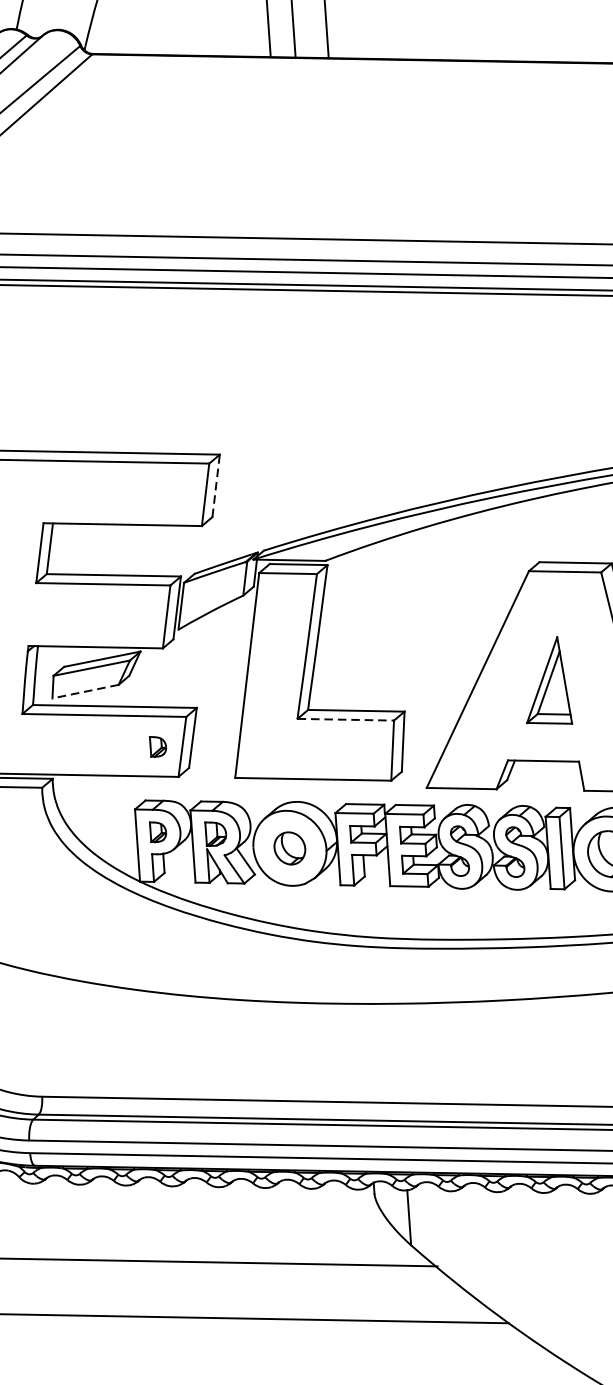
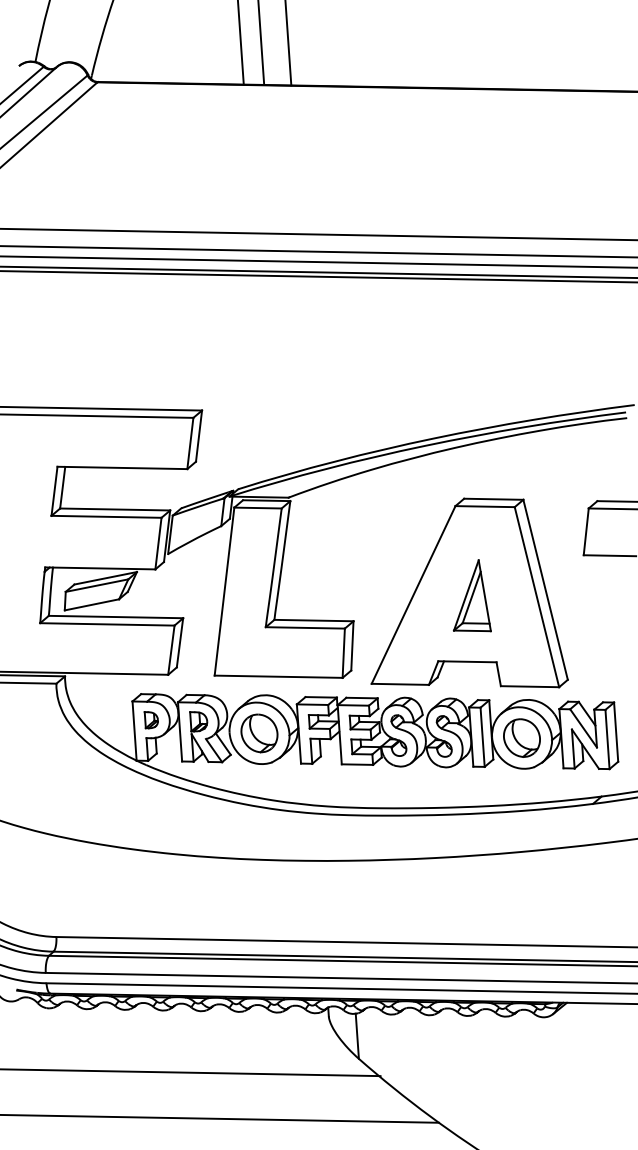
line: (216, 486) -> (199, 436), dashed -> solid
line: (85, 691) -> (91, 604), dashed -> solid
line: (346, 719) -> (305, 627), dashed -> solid
part: (156, 747) -> (150, 650), removed
part: (289, 848) -> (259, 733), size x1.43

